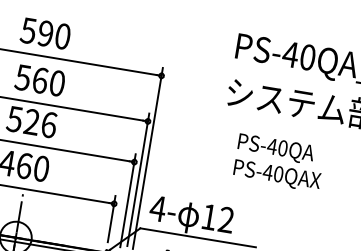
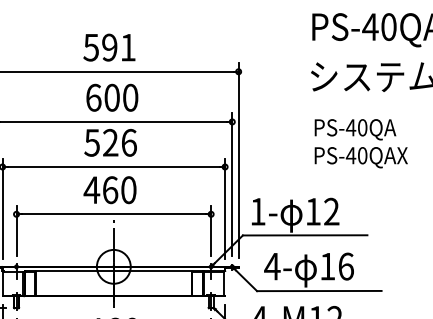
text: (62, 36) -> (127, 47), 590 -> 591
text: (31, 78) -> (102, 97), 560 -> 600
text: (278, 162) -> (360, 143), moved
text: (157, 208) -> (257, 211), 4- -> 1-

